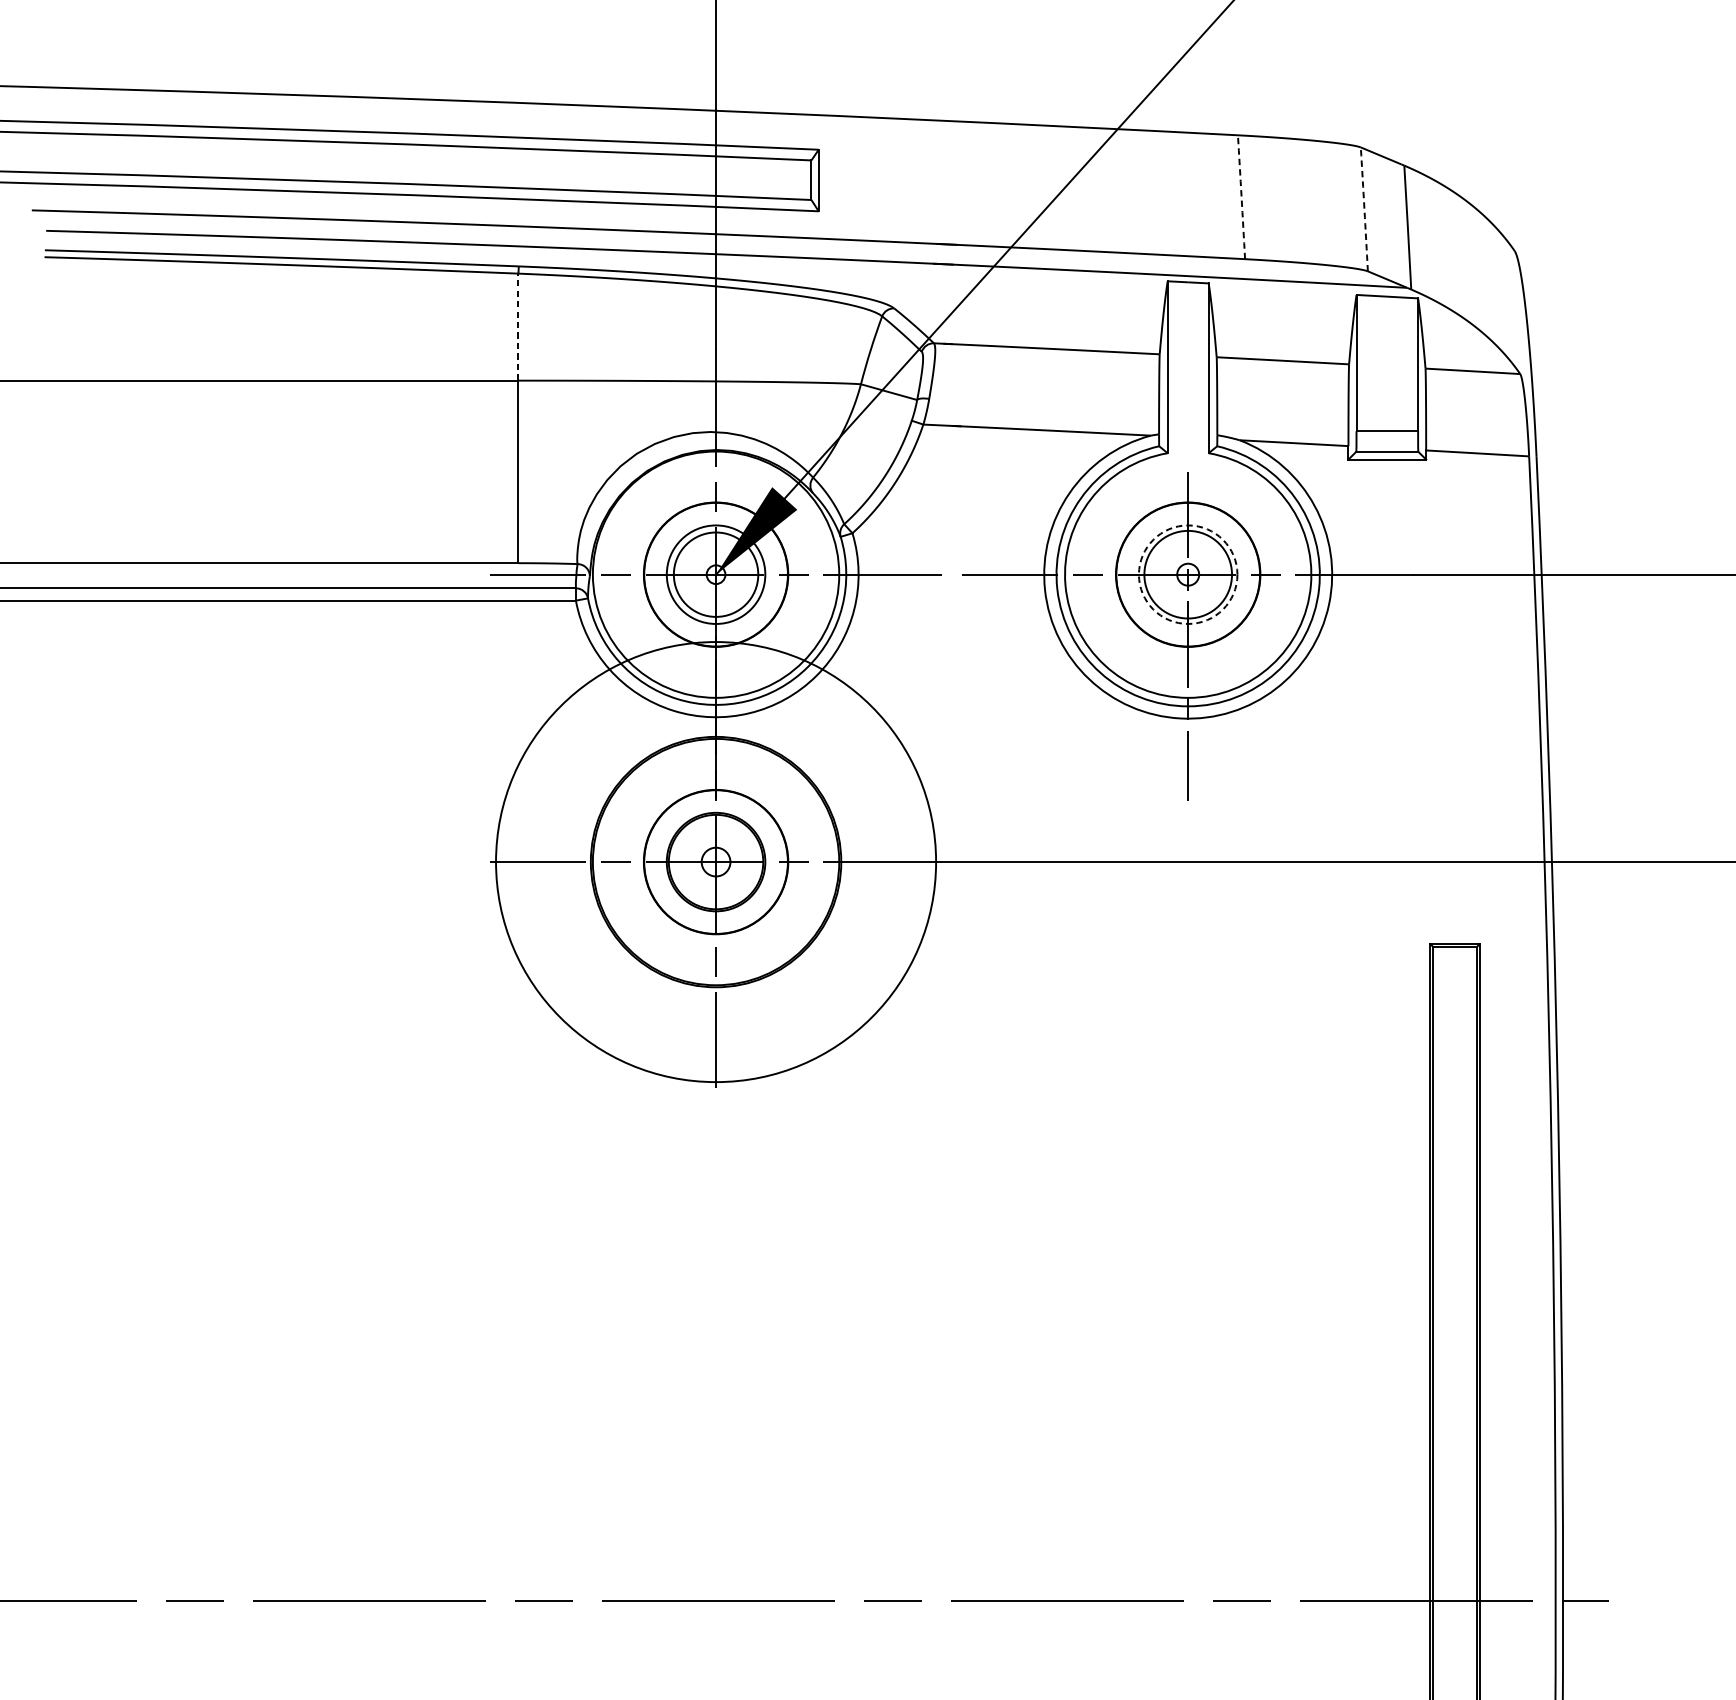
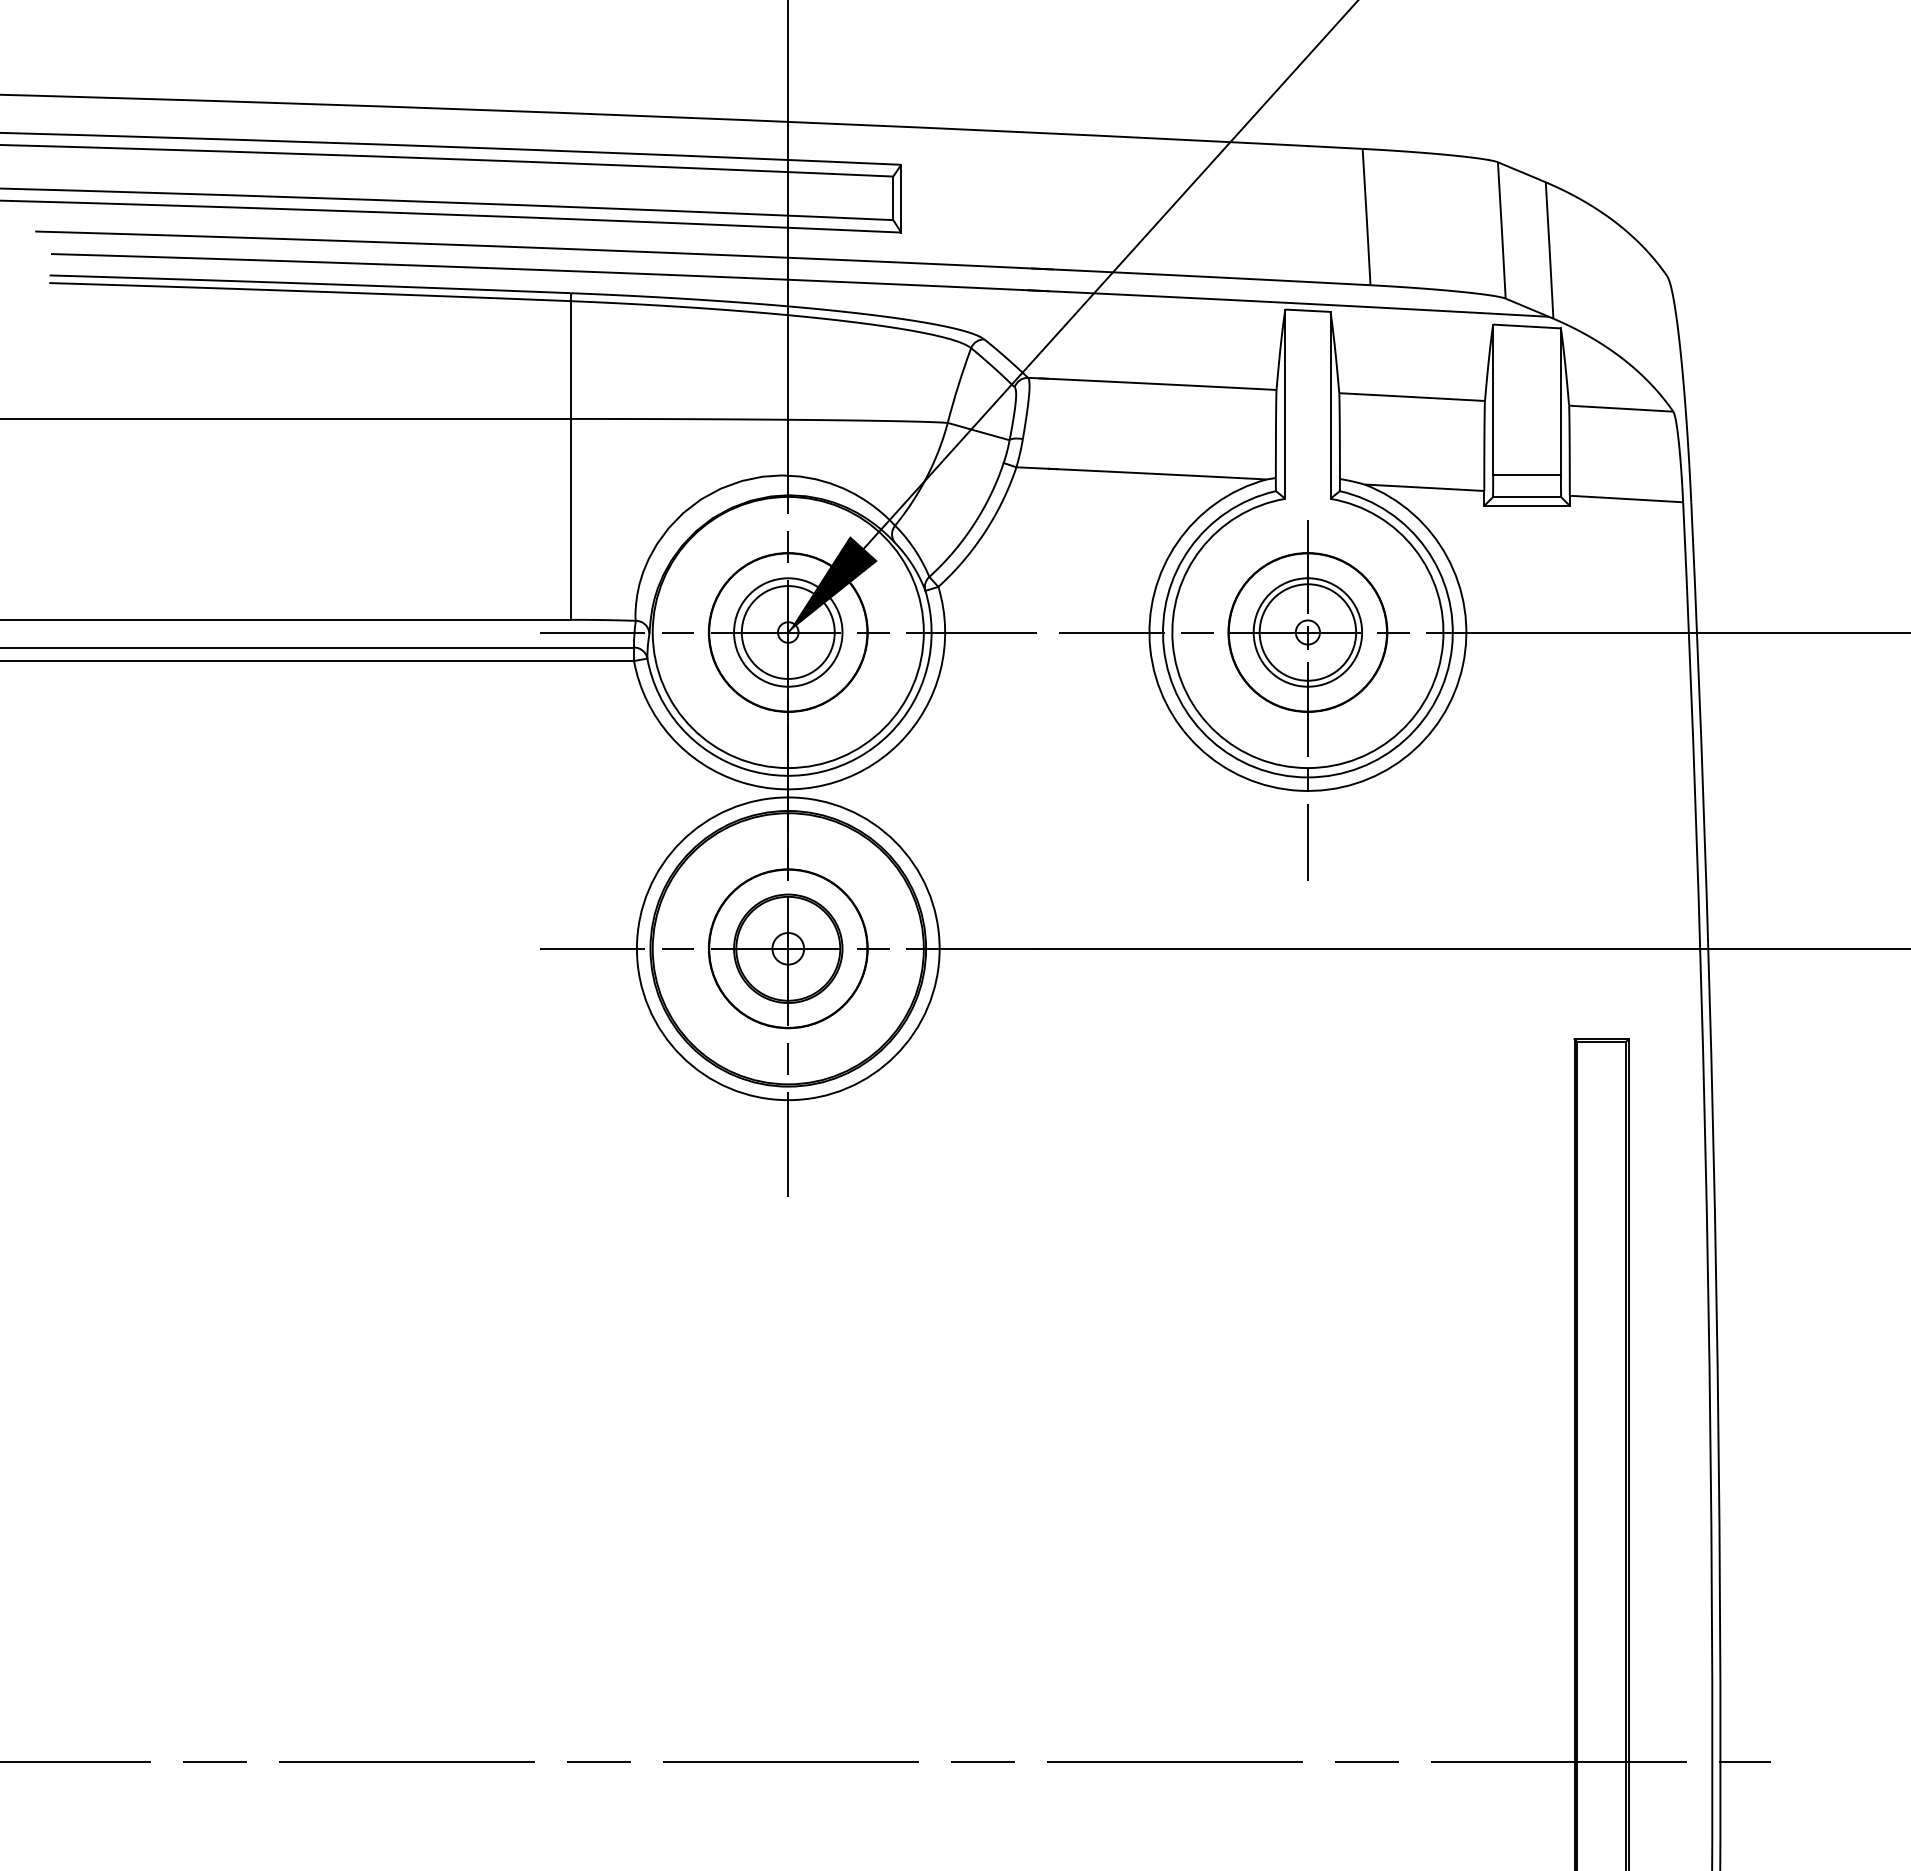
arc: (1241, 197) -> (1366, 217), dashed -> solid
arc: (1364, 209) -> (1501, 230), dashed -> solid
line: (518, 327) -> (570, 360), dashed -> solid
circle: (1187, 574) -> (1307, 632), dashed -> solid
circle: (715, 861) -> (787, 948), size x0.62

